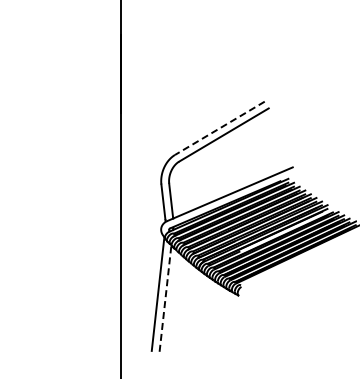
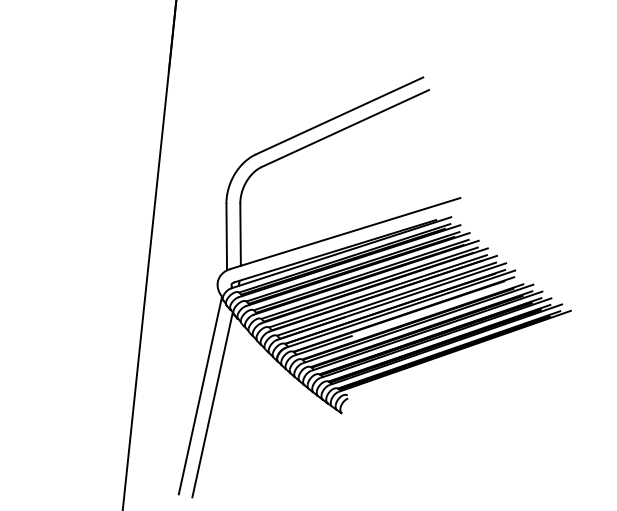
line: (219, 128) -> (338, 116), dashed -> solid
line: (165, 298) -> (212, 404), dashed -> solid

